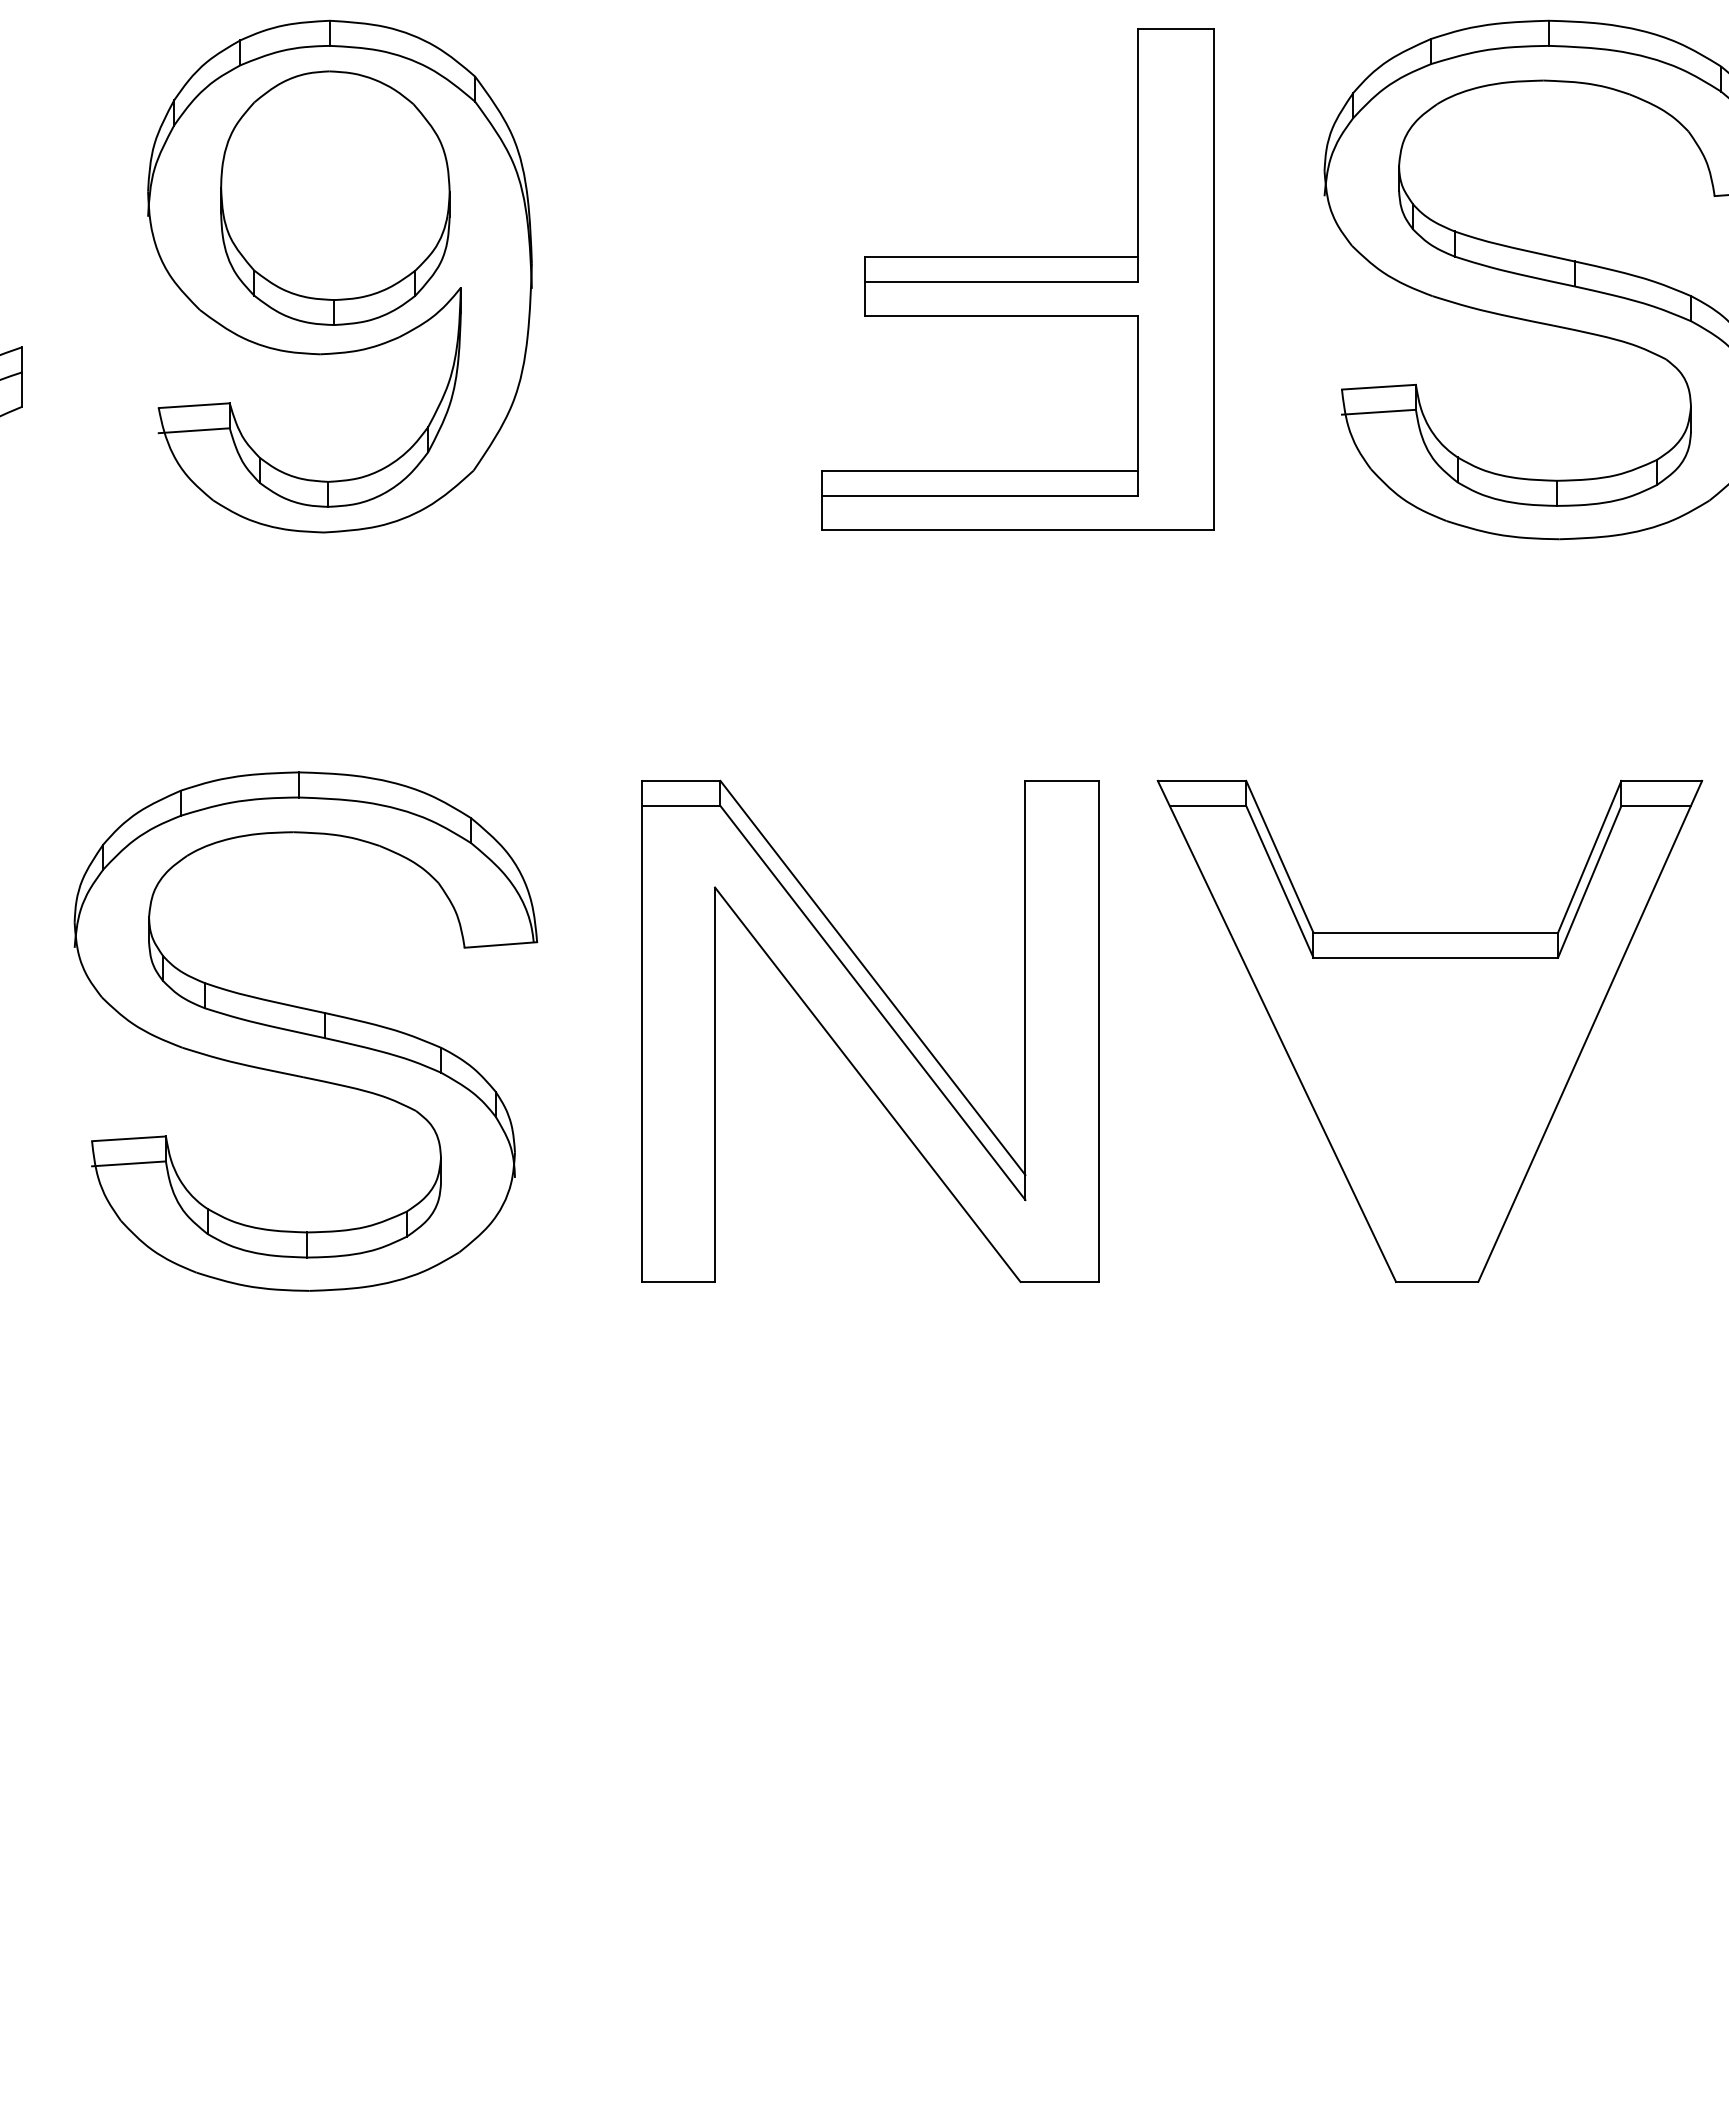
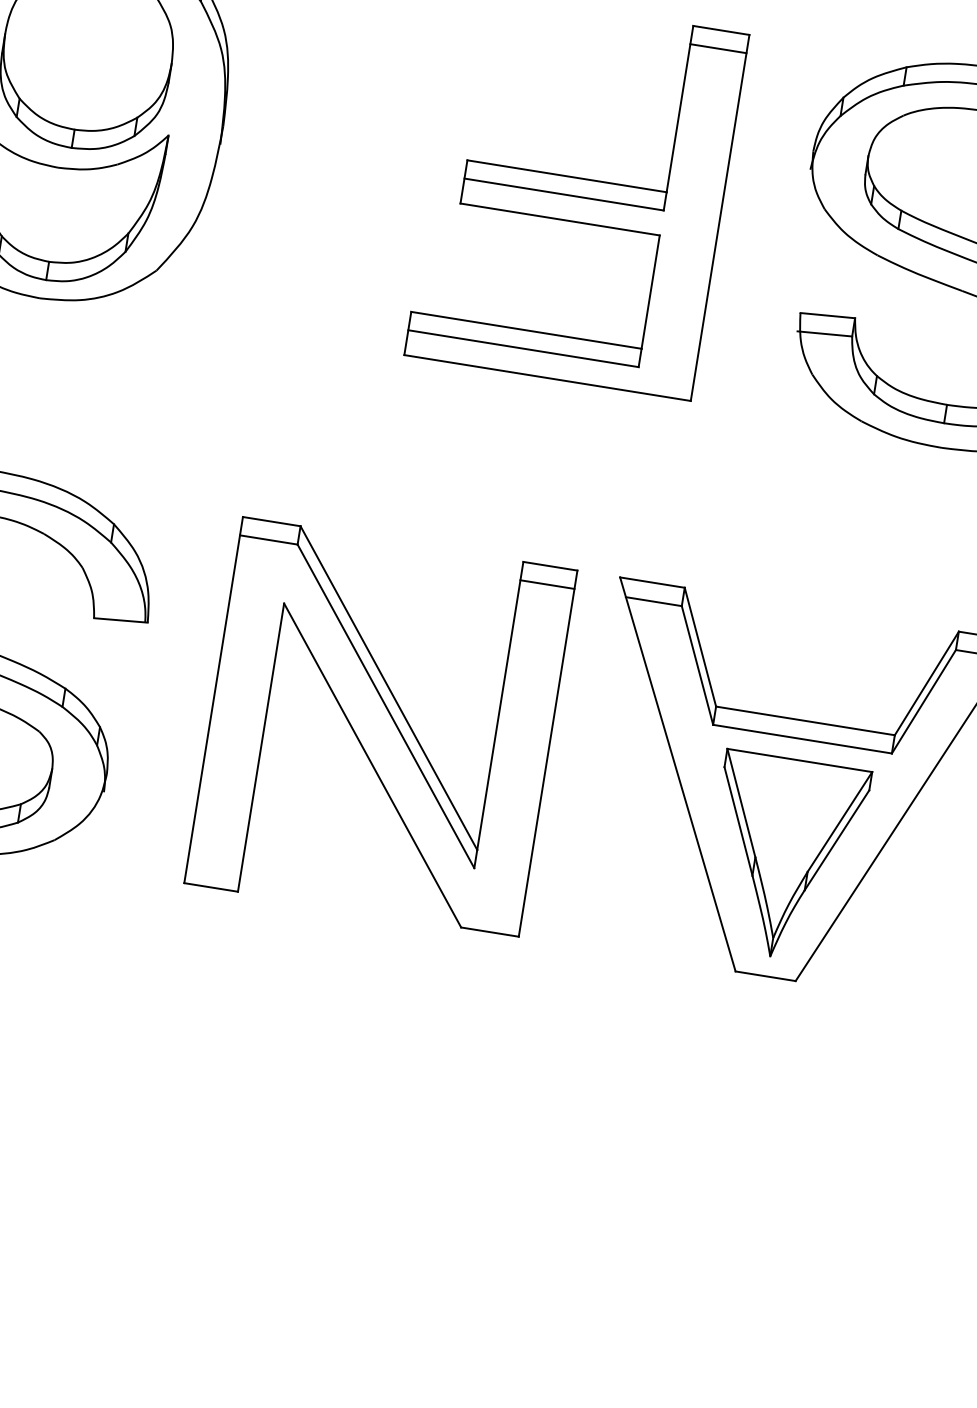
line: (1175, 54) -> (718, 48), added
line: (1062, 806) -> (547, 584), added
part: (1436, 1119) -> (784, 857), added

